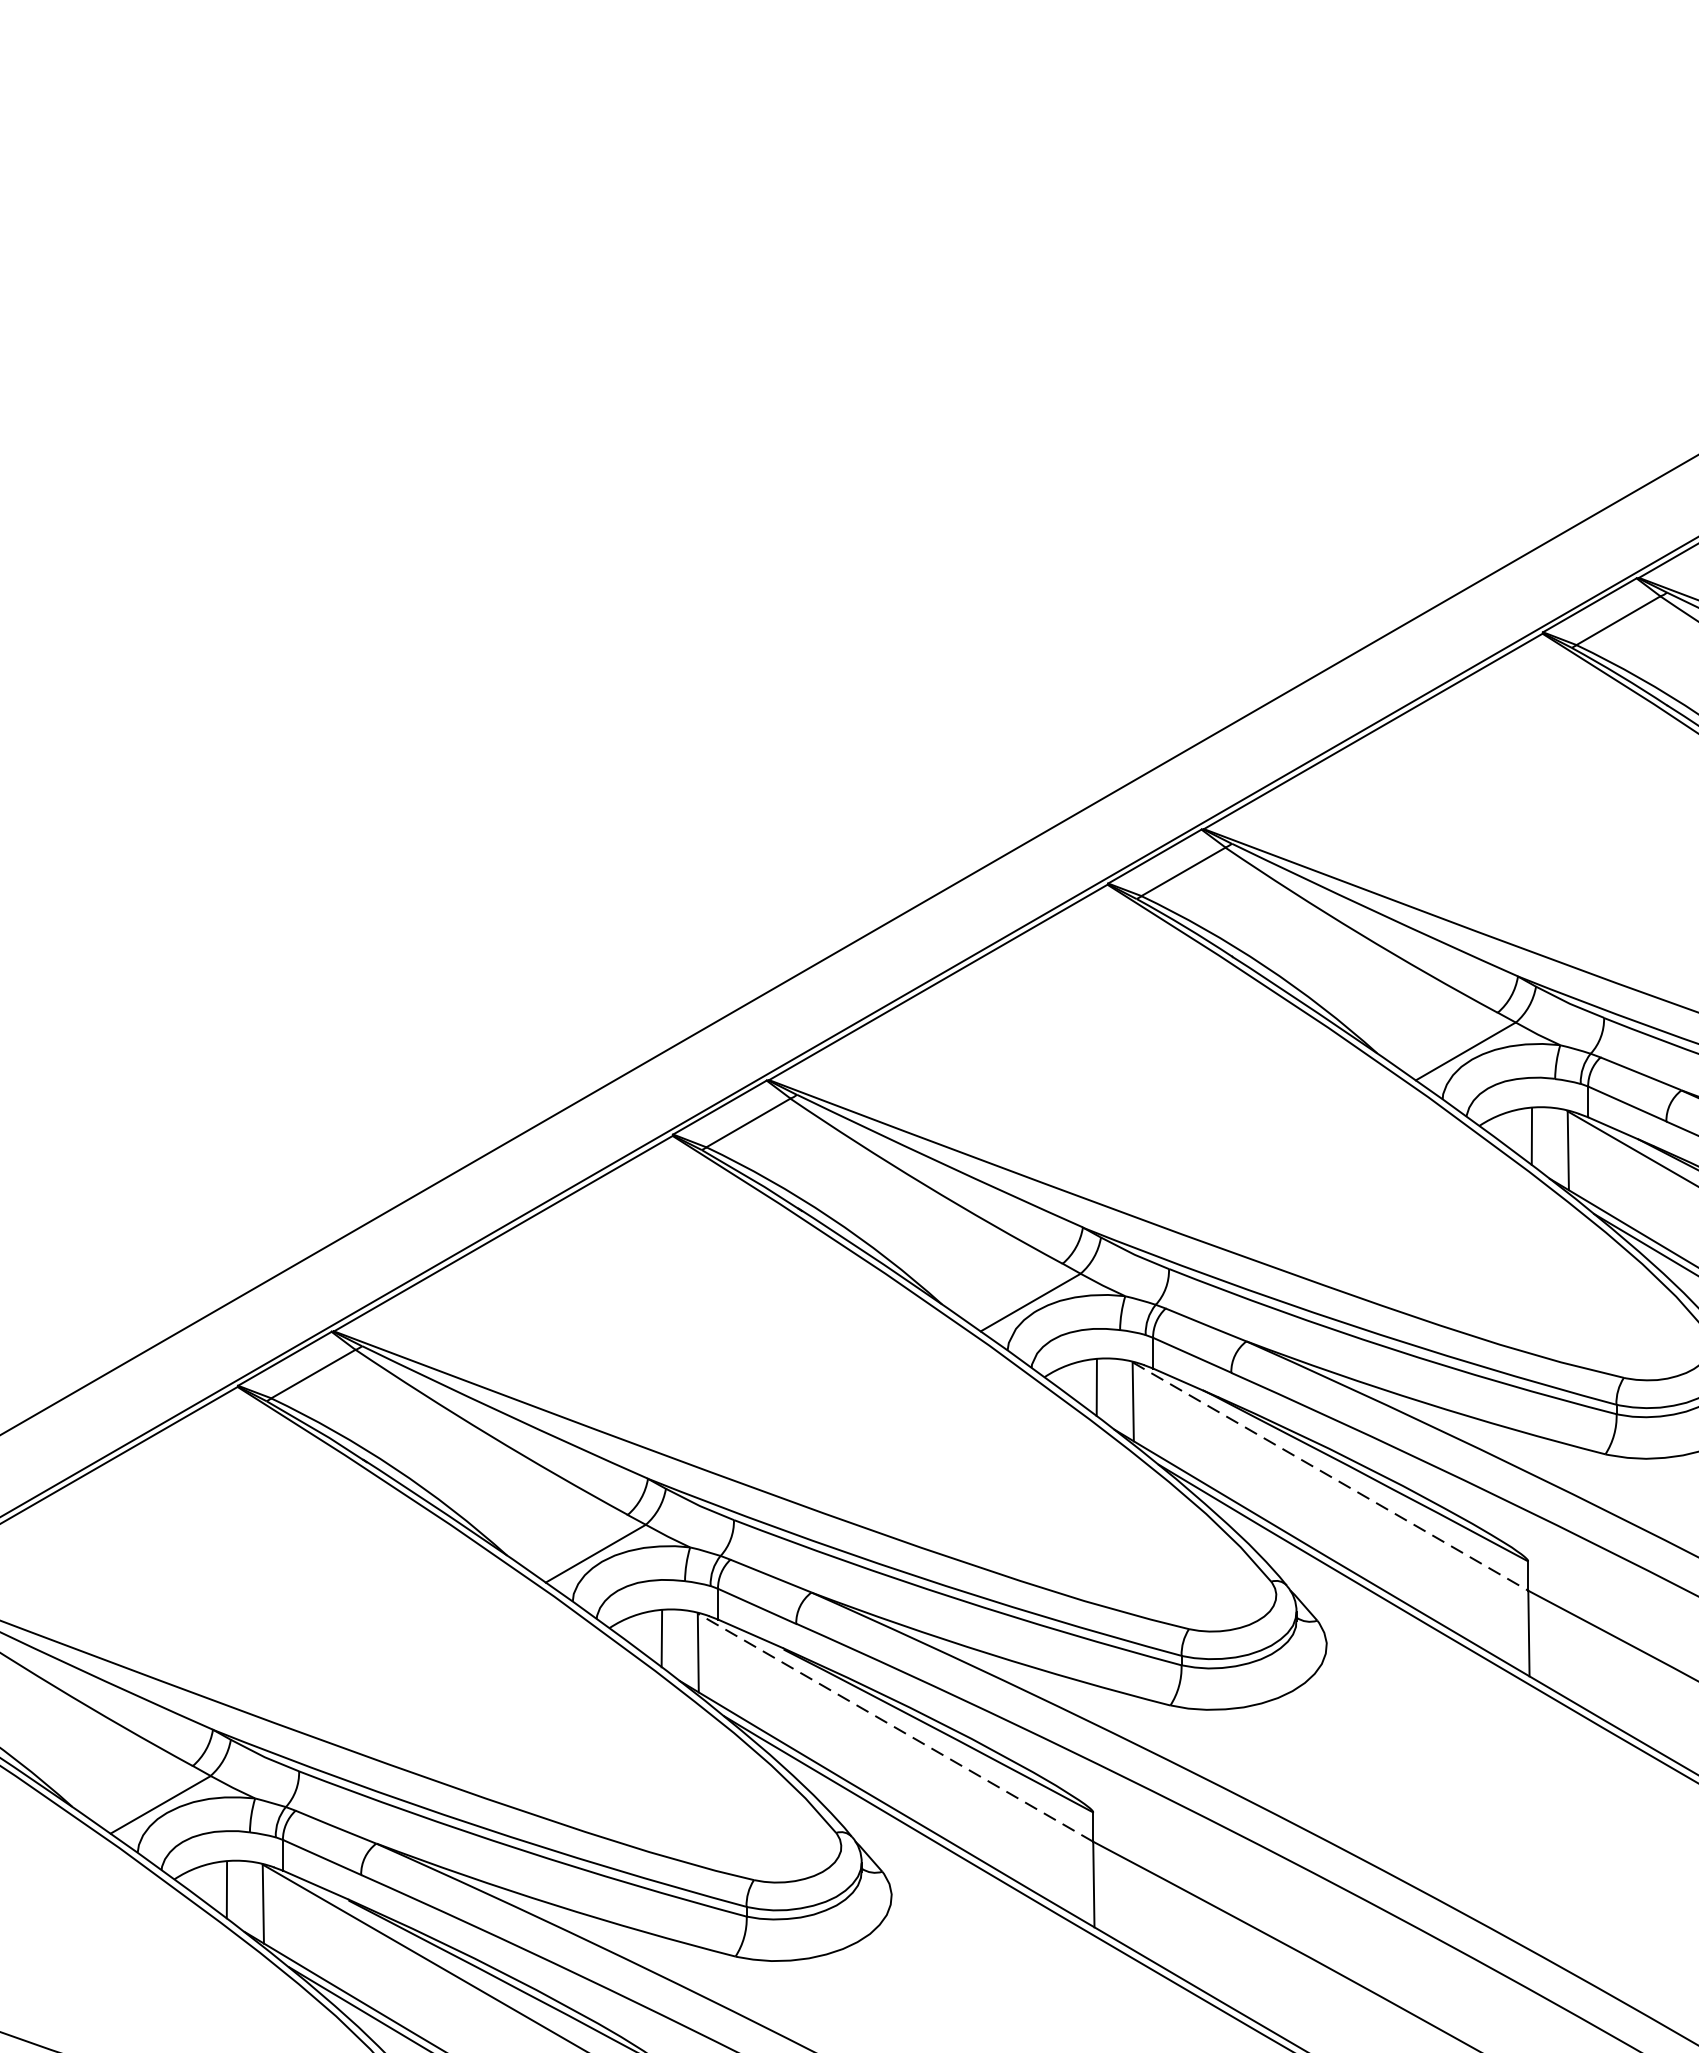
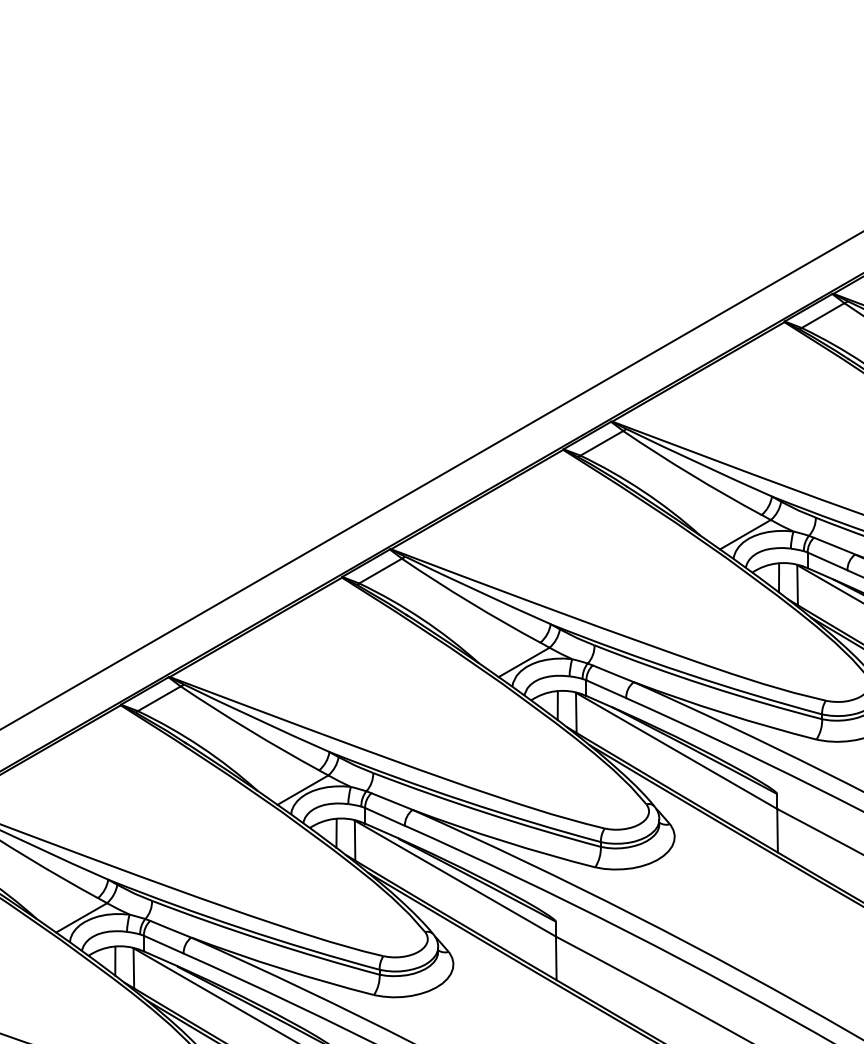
line: (1332, 1477) -> (677, 751), dashed -> solid
line: (893, 1727) -> (454, 878), dashed -> solid

